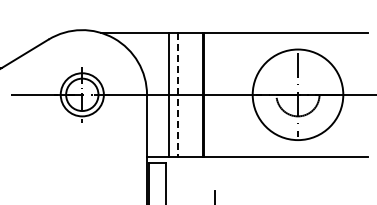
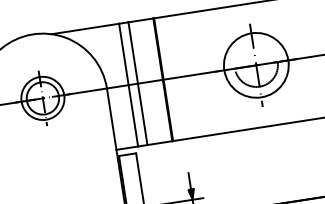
circle: (297, 94) -> (255, 65), size x0.71
line: (178, 95) -> (138, 84), dashed -> solid

